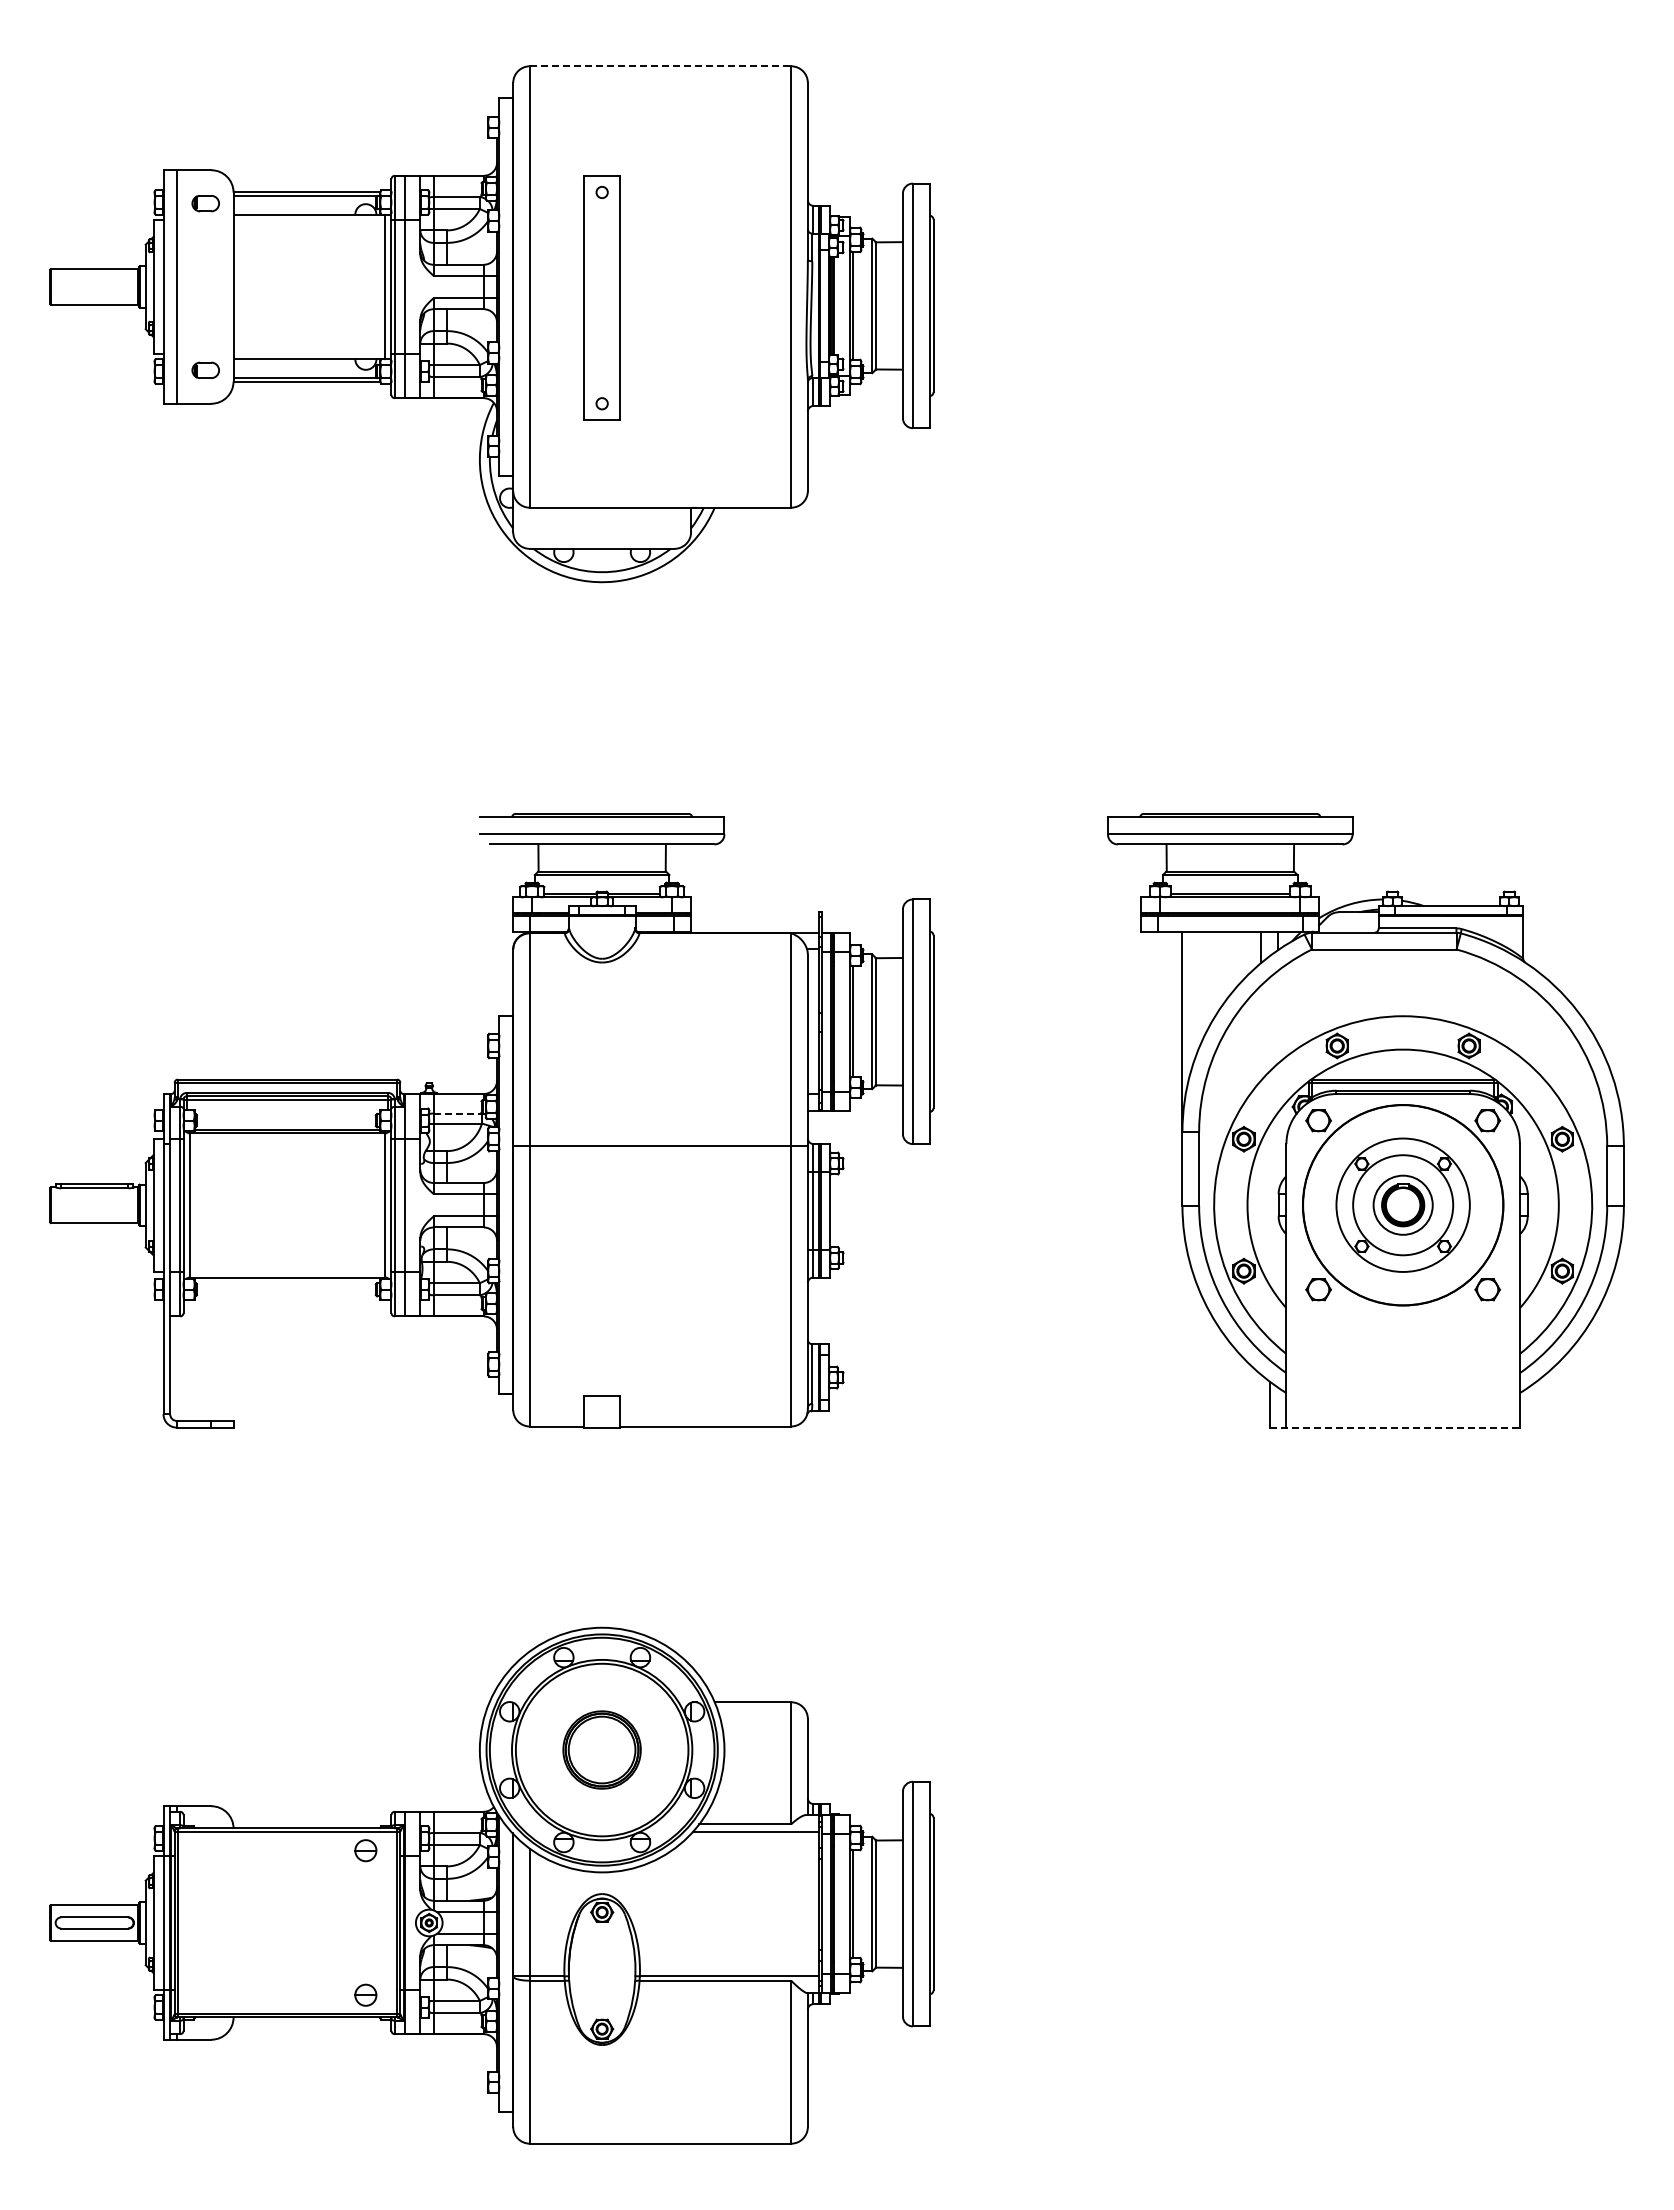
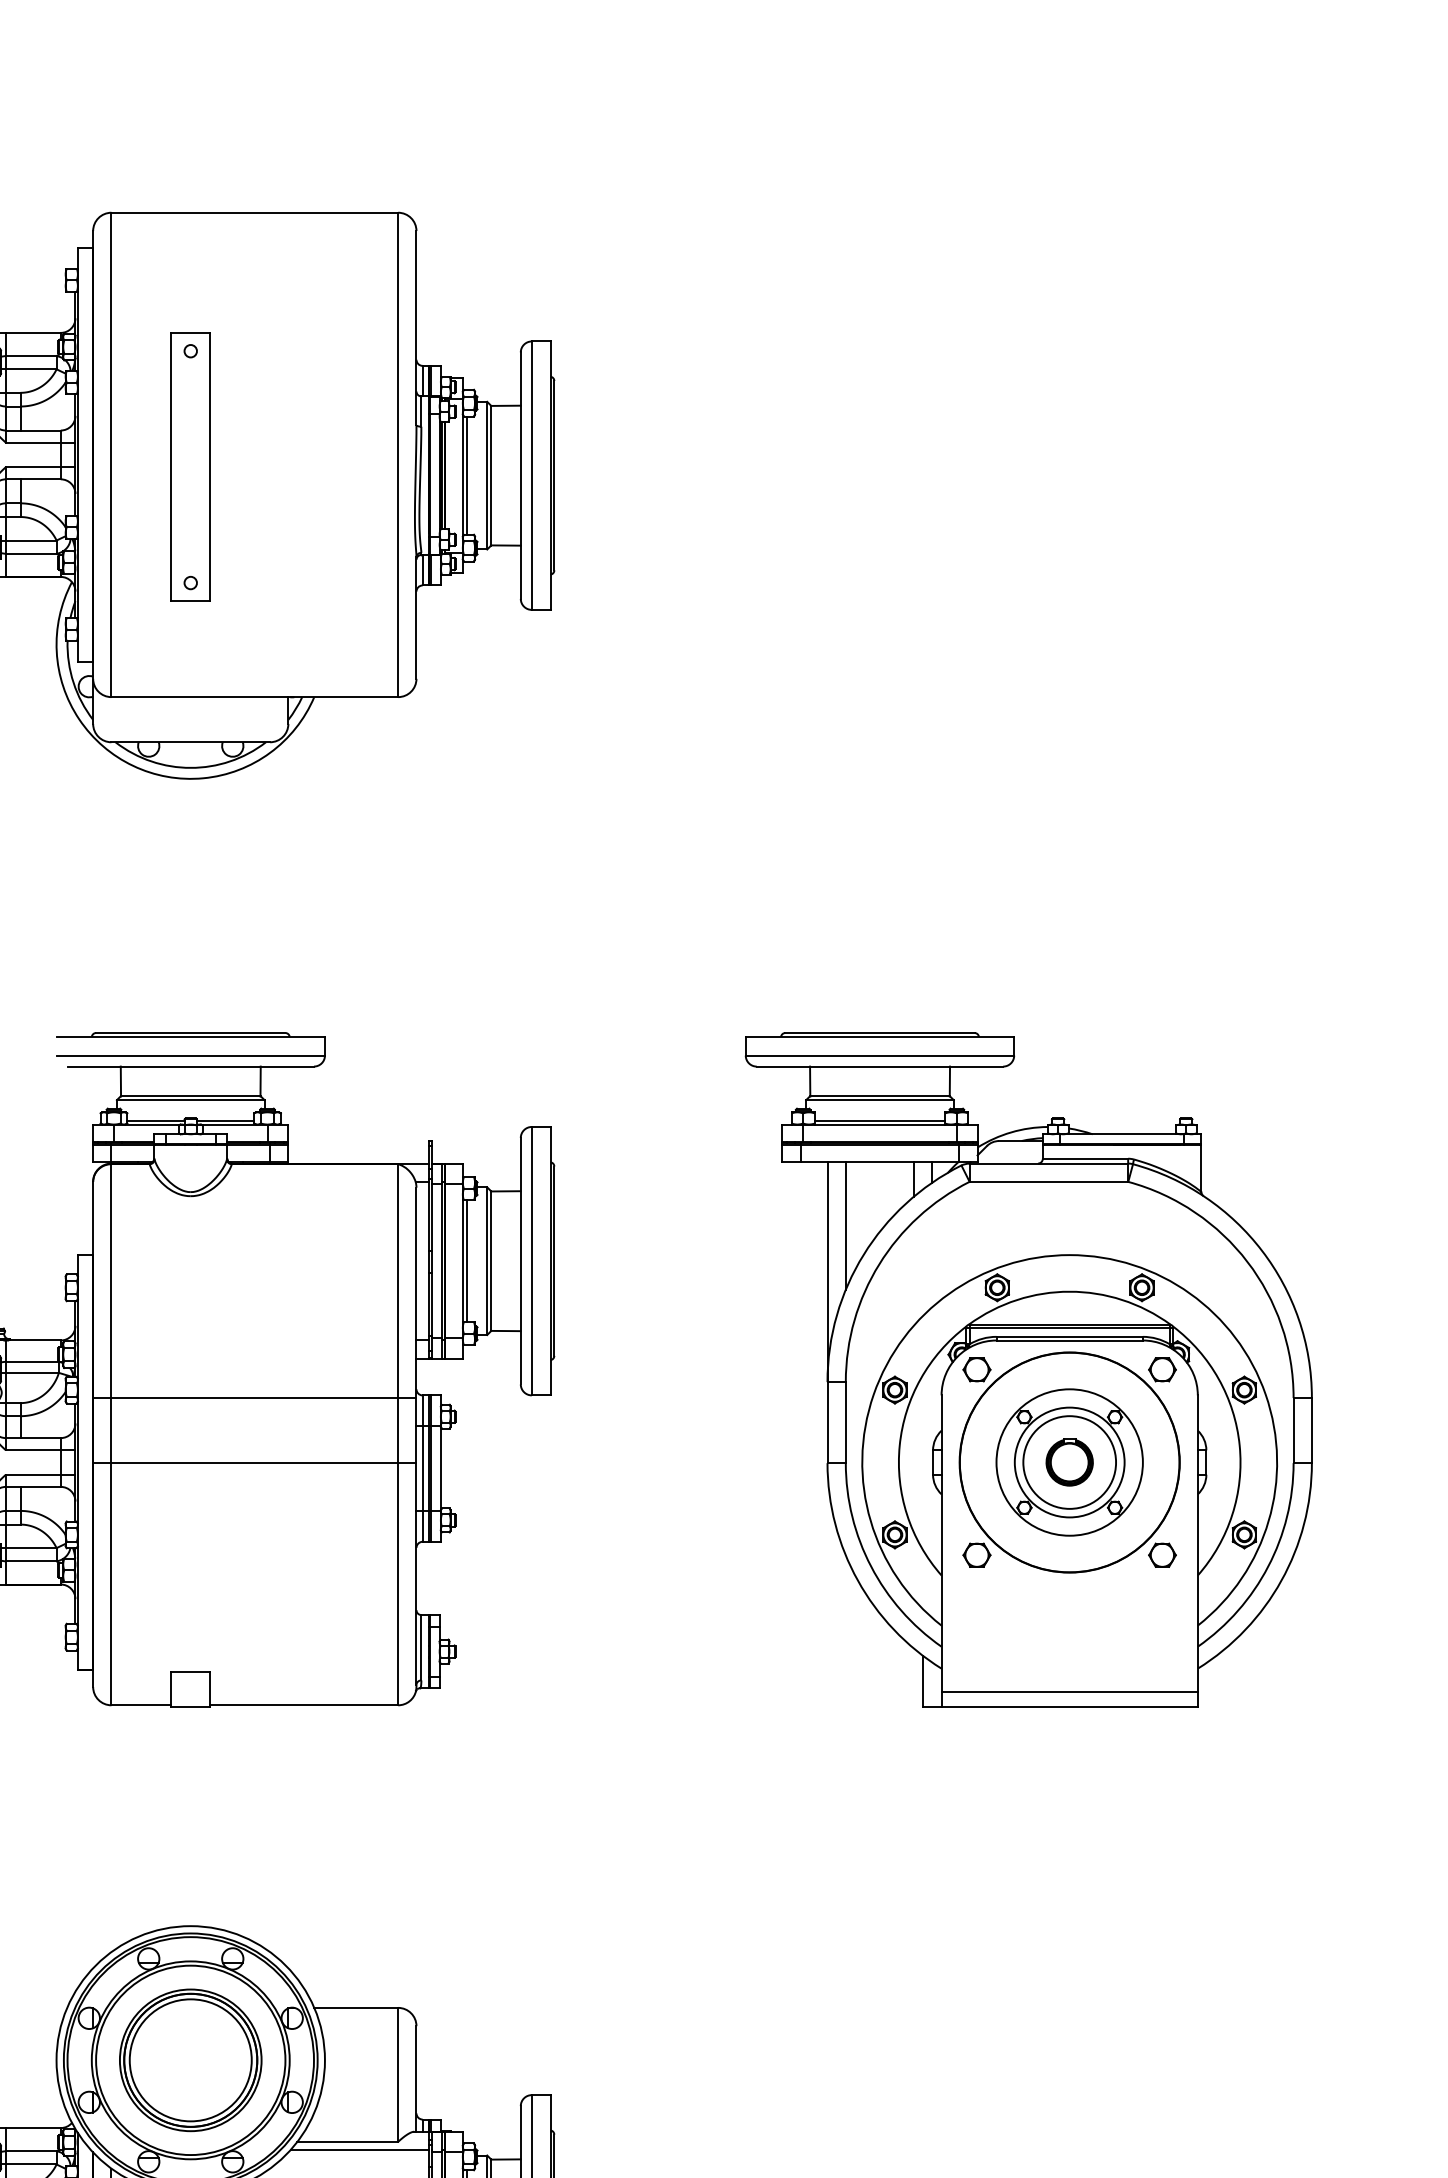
line: (660, 66) -> (254, 212), dashed -> solid
line: (1199, 989) -> (846, 1225), added
line: (458, 1113) -> (33, 1361), dashed -> solid
line: (660, 1205) -> (254, 1462), added
circle: (1402, 1205) -> (1068, 1462), size x1.43
line: (1402, 1414) -> (1068, 1692), added
line: (1395, 1427) -> (1061, 1706), dashed -> solid
part: (601, 1749) -> (190, 2059), size x1.67

